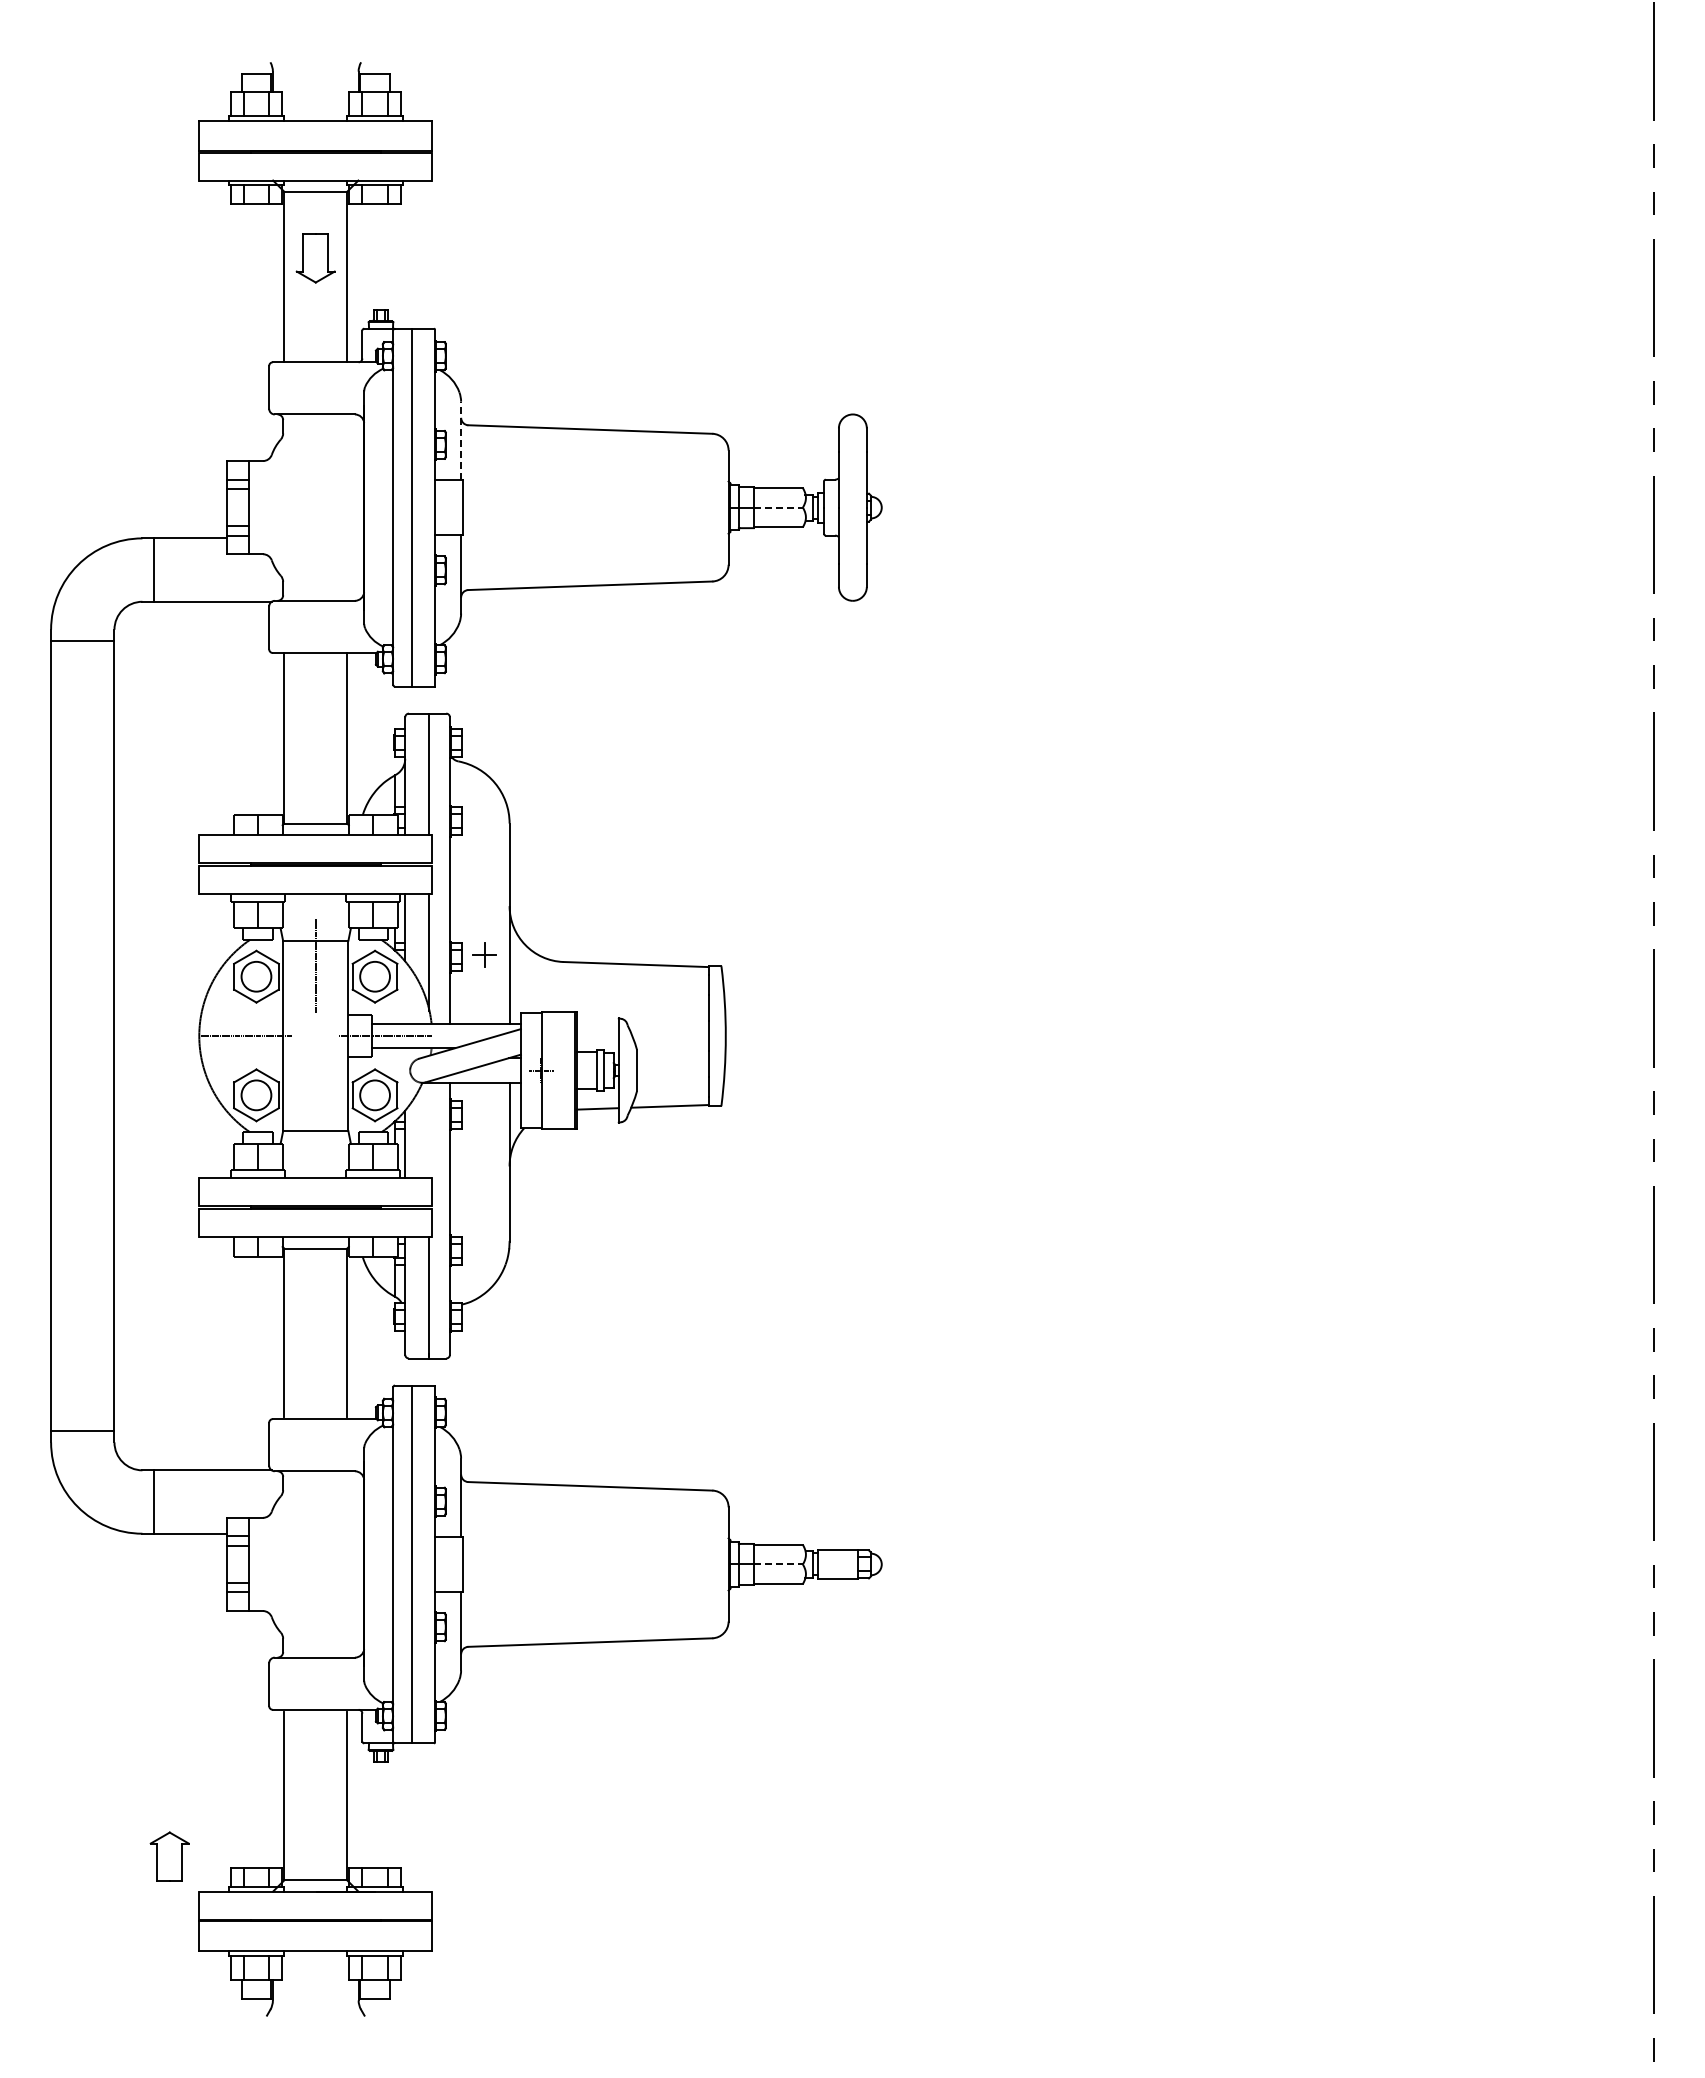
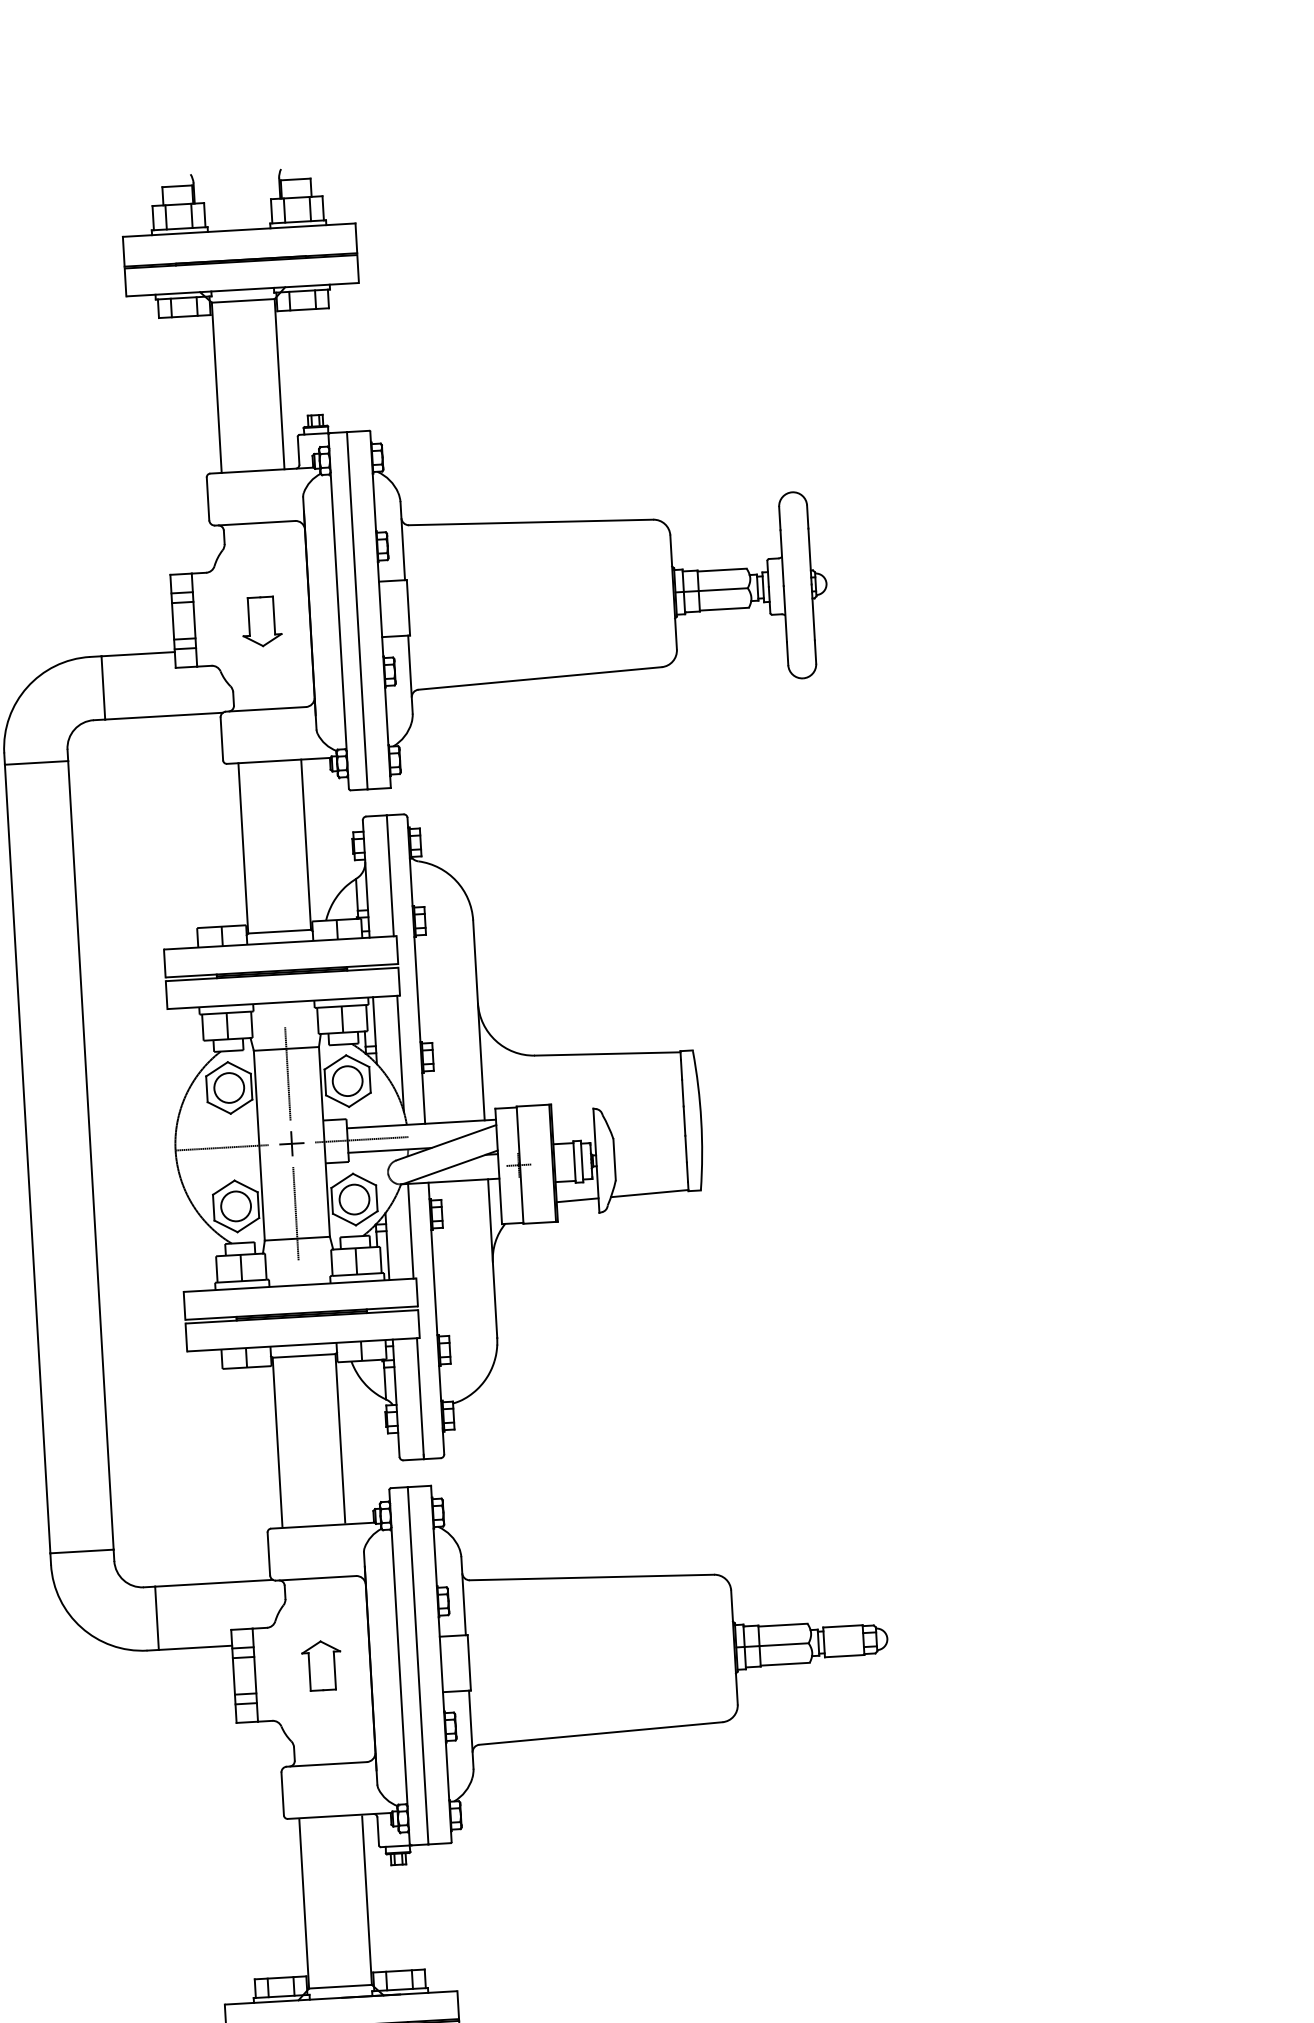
part: (315, 258) -> (261, 622), moved
line: (461, 440) -> (403, 540), dashed -> solid
line: (778, 507) -> (723, 589), dashed -> solid
part: (484, 954) -> (291, 1143), moved
line: (315, 1105) -> (295, 1213), added
line: (429, 1129) -> (410, 1230), added
line: (778, 1564) -> (784, 1644), dashed -> solid
part: (169, 1856) -> (321, 1665), moved

